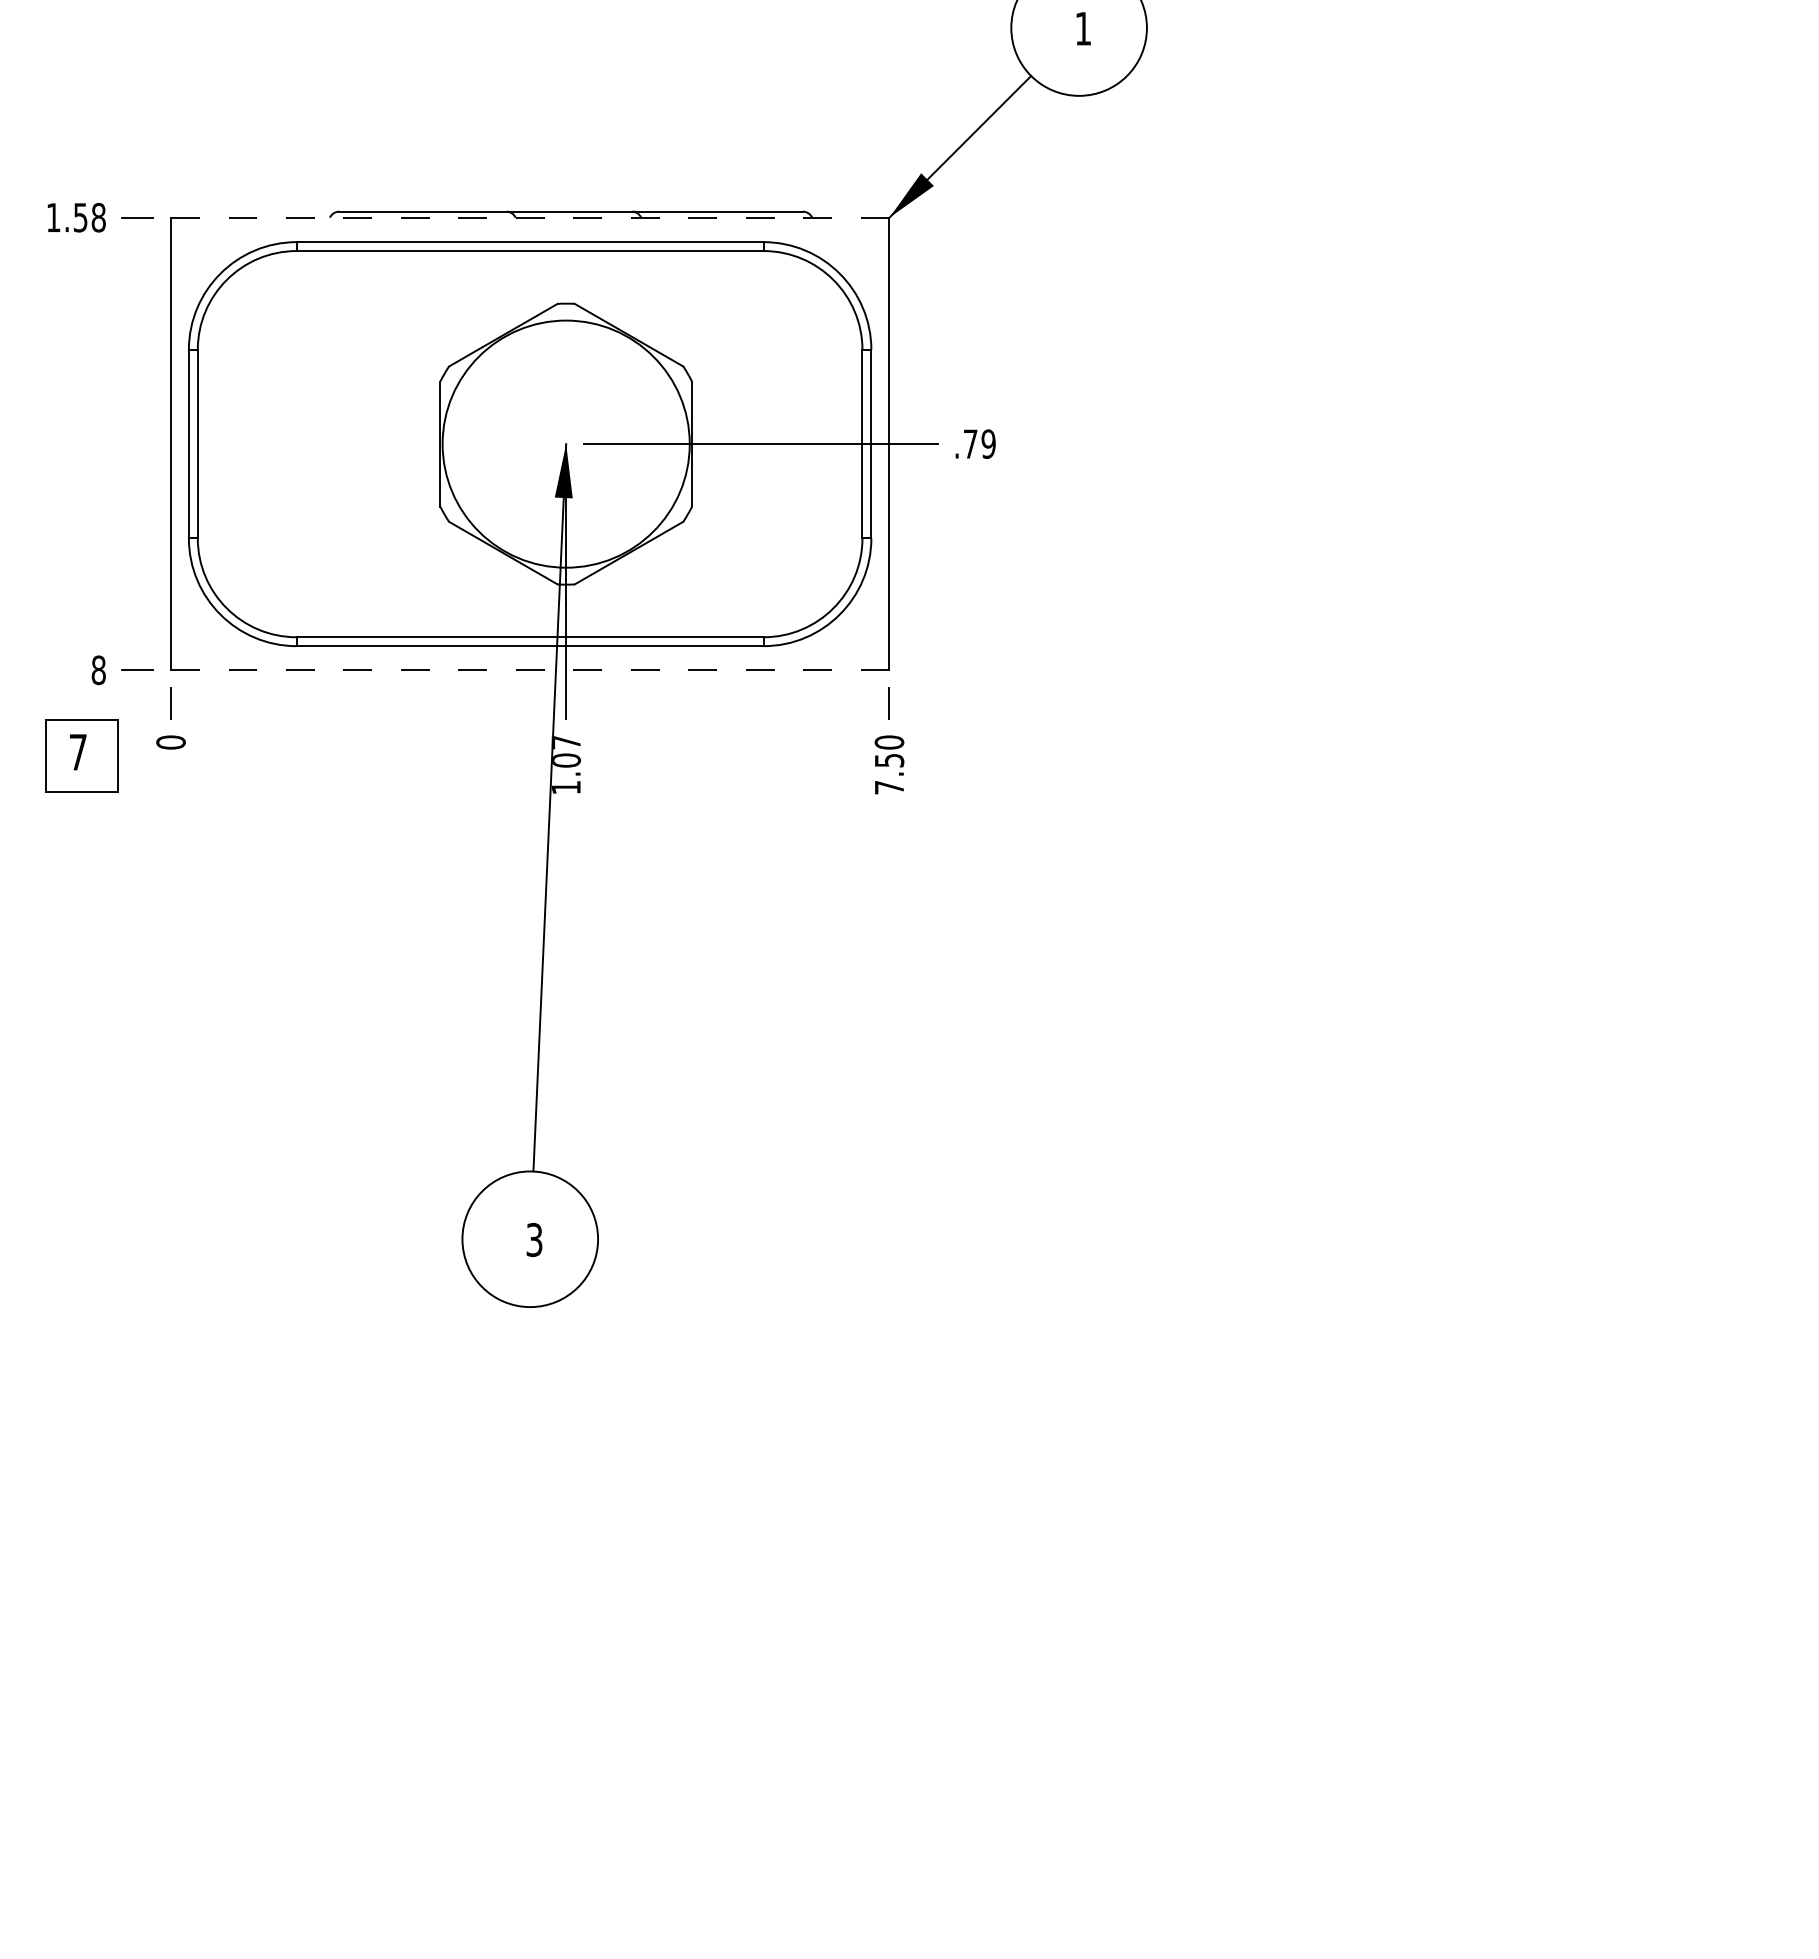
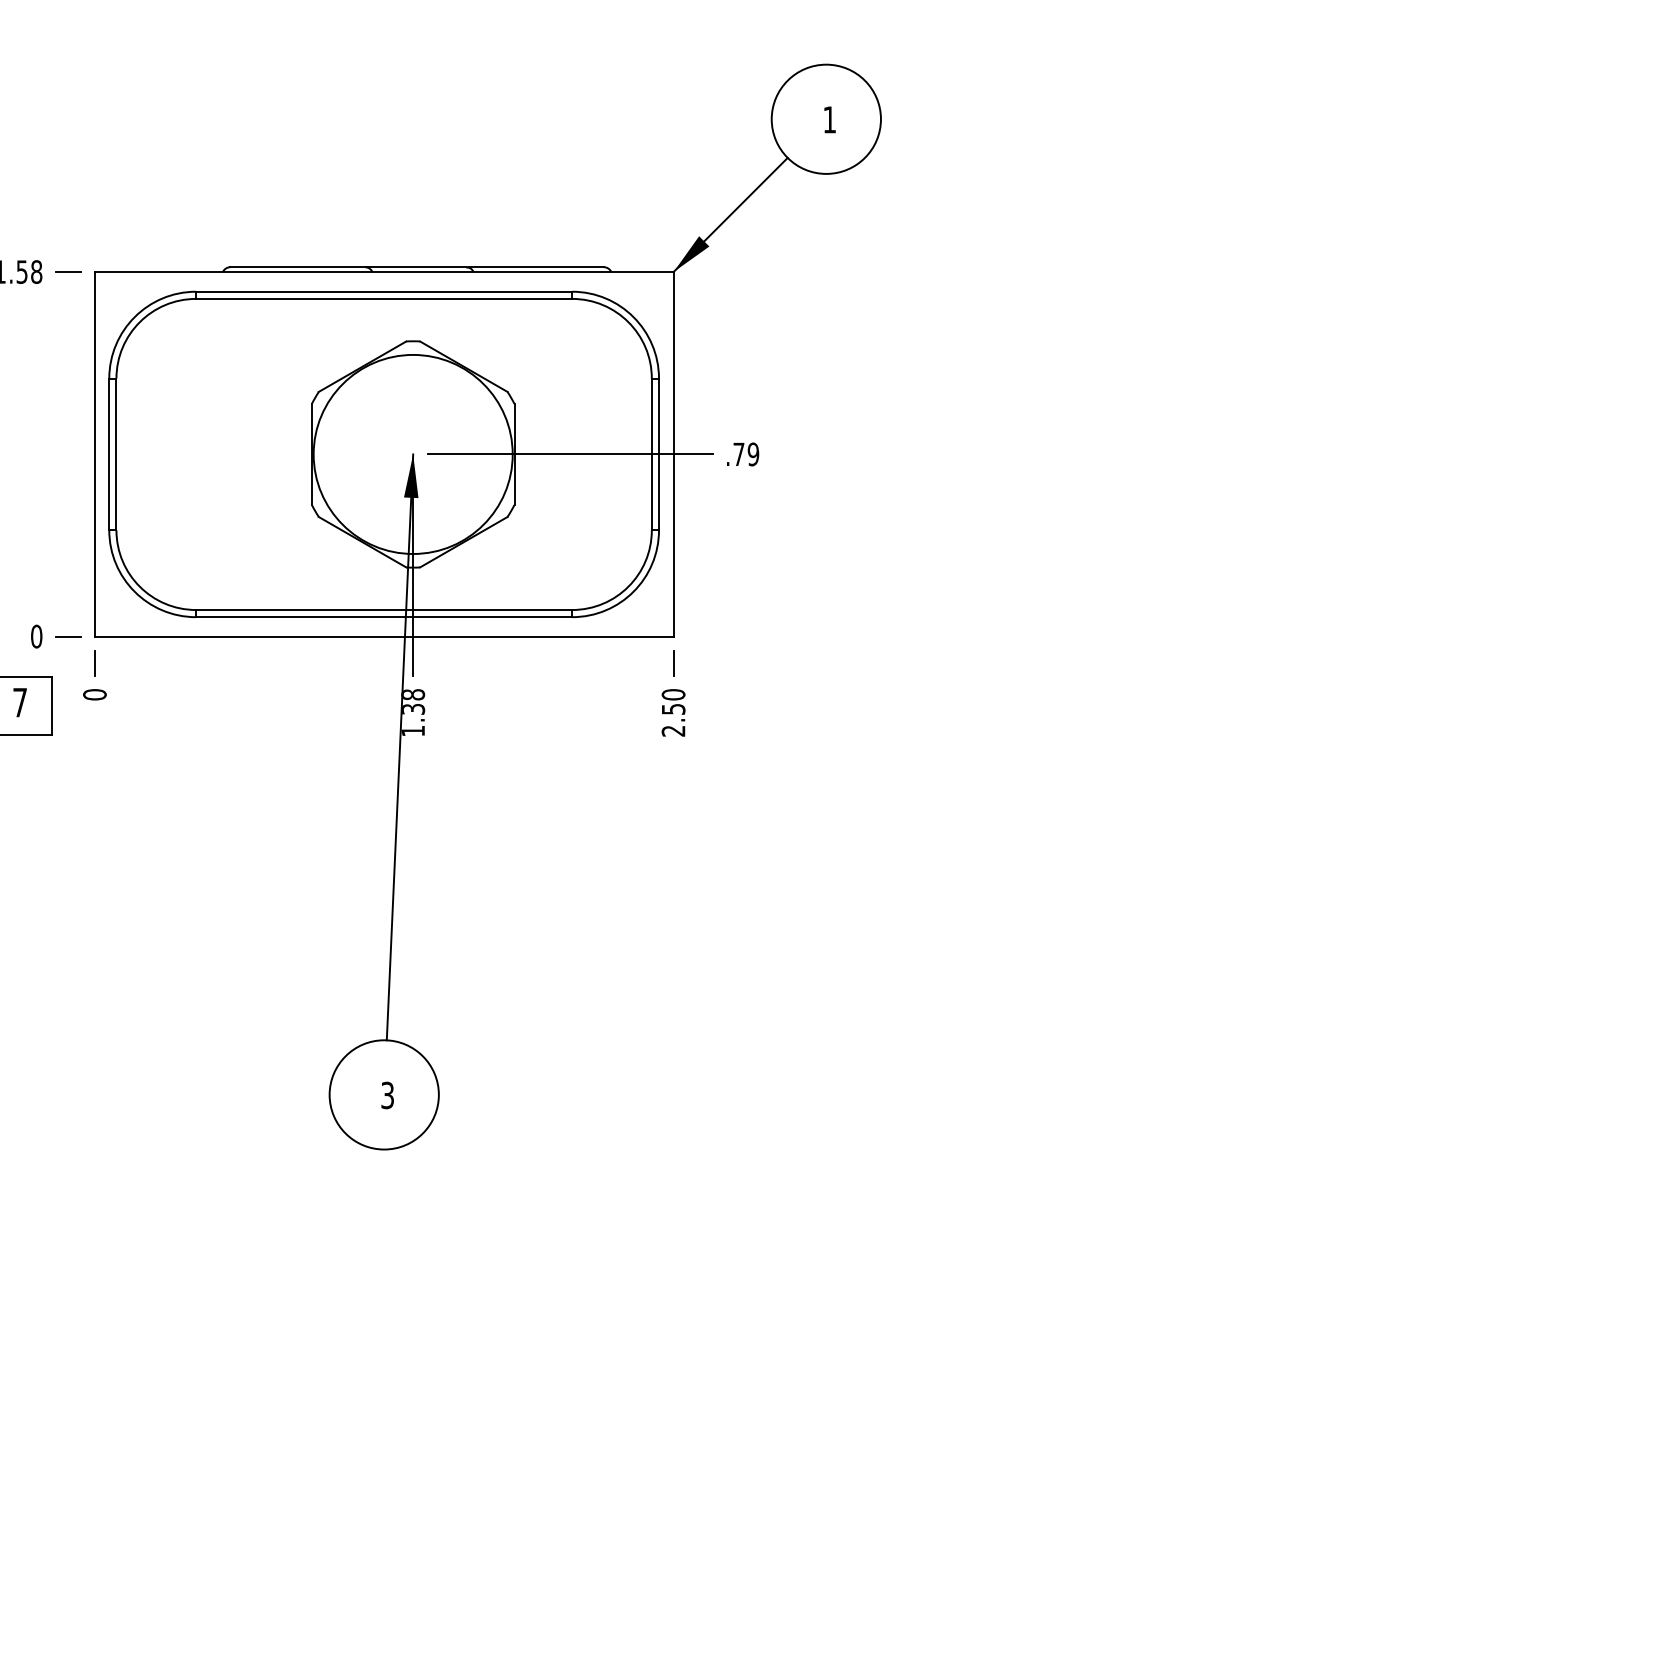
line: (530, 218) -> (384, 272), dashed -> solid
text: (98, 670) -> (36, 636), 8 -> 0
line: (530, 670) -> (384, 636), dashed -> solid
text: (566, 750) -> (413, 701), 1.07 -> 1.38
text: (889, 786) -> (673, 730), 7.50 -> 2.50

